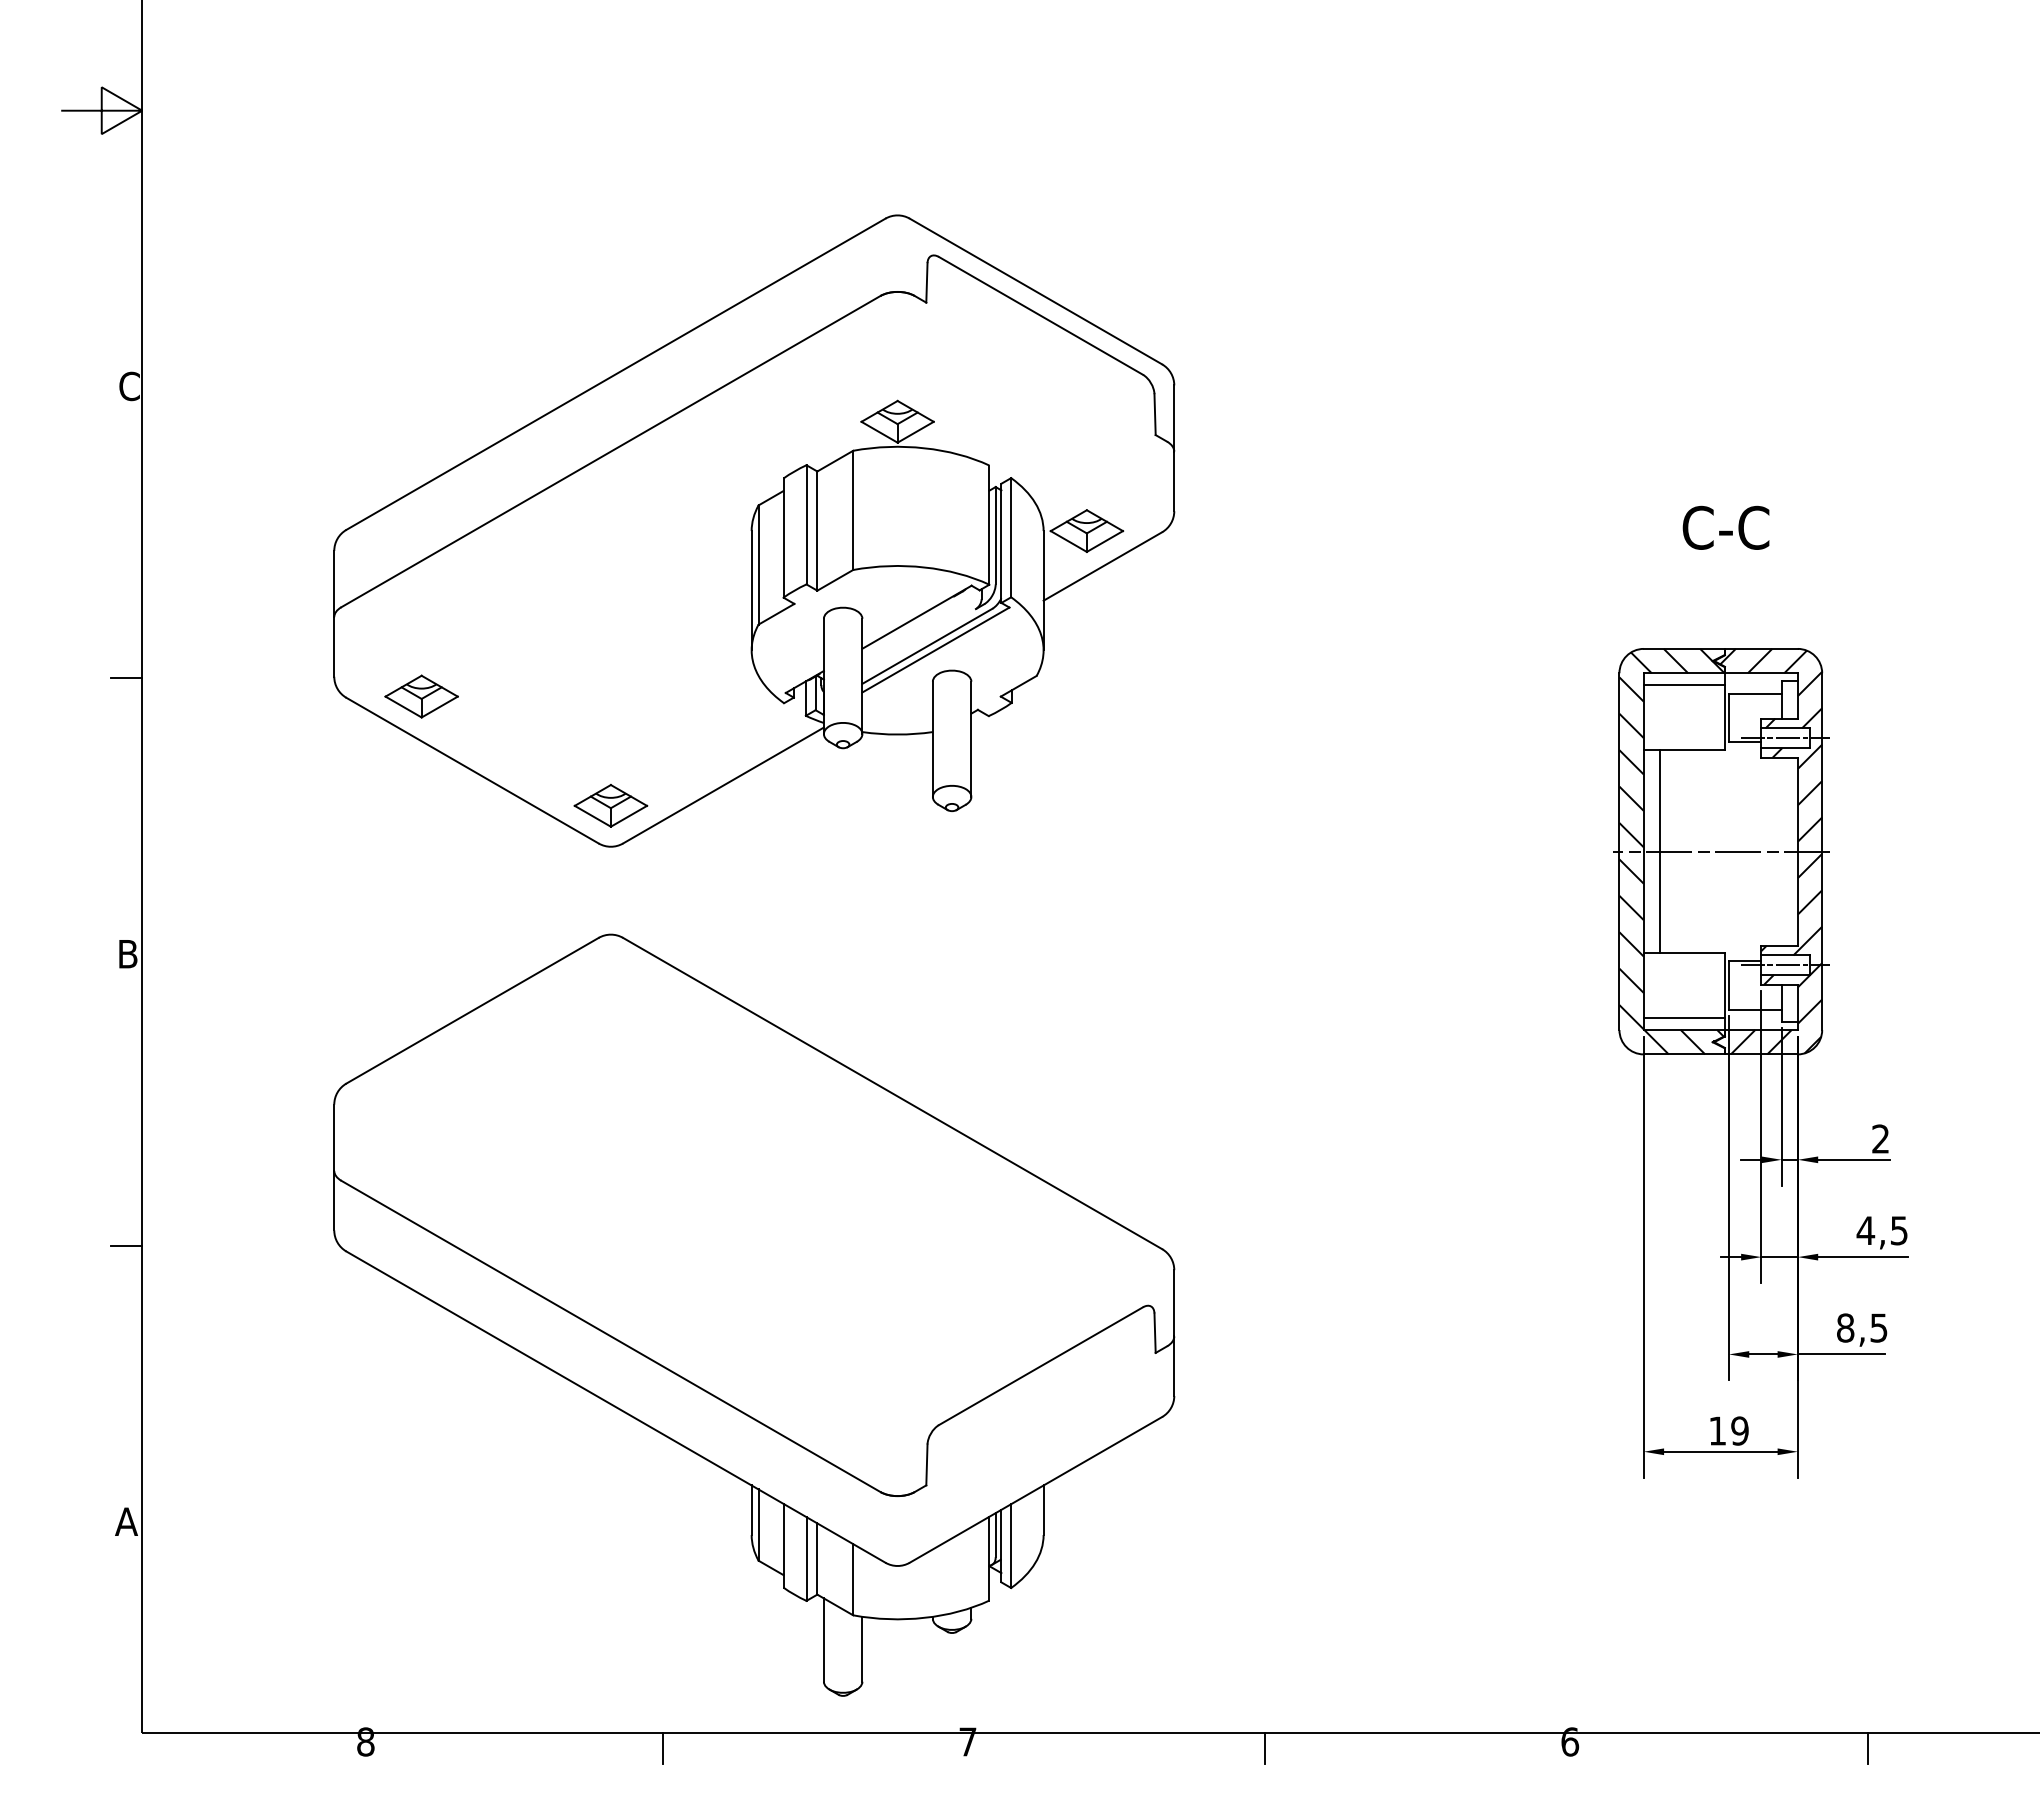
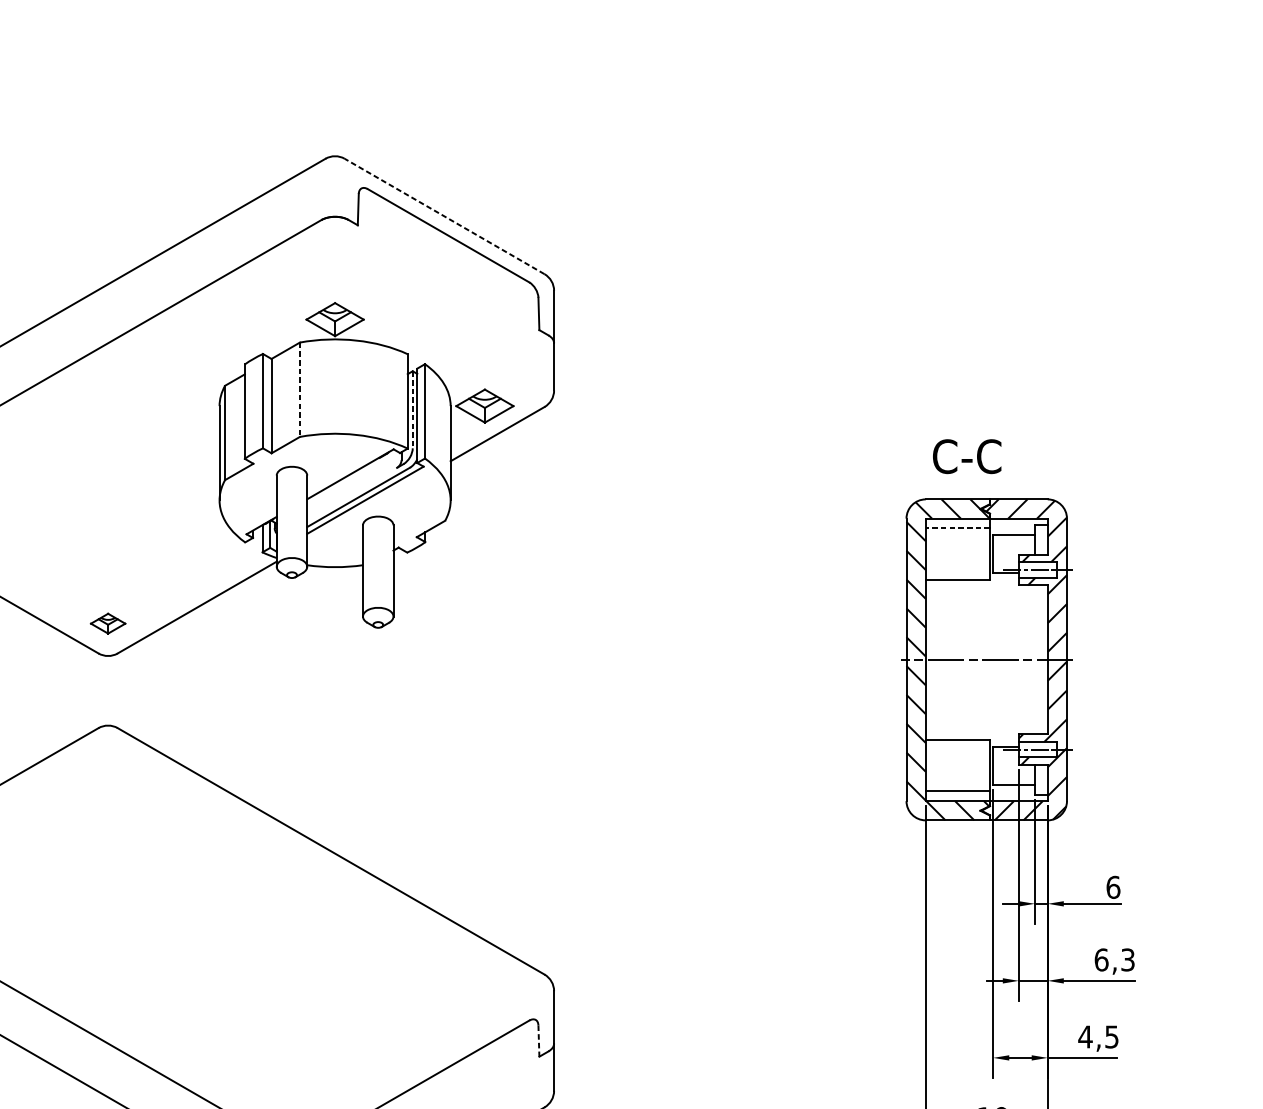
line: (1035, 291) -> (444, 216), solid -> dashed
line: (853, 510) -> (300, 389), solid -> dashed
text: (1725, 527) -> (966, 456), moved
line: (995, 535) -> (412, 409), solid -> dashed
line: (1684, 685) -> (958, 528), solid -> dashed
part: (610, 805) -> (107, 623), size x0.6
line: (1659, 851) -> (938, 659), removed
text: (1880, 1138) -> (1113, 886), 2 -> 6
text: (1881, 1230) -> (1113, 959), 4,5 -> 6,3
text: (1845, 1327) -> (1085, 1036), 8,5 -> 4,5
line: (1155, 1333) -> (539, 1041), solid -> dashed

